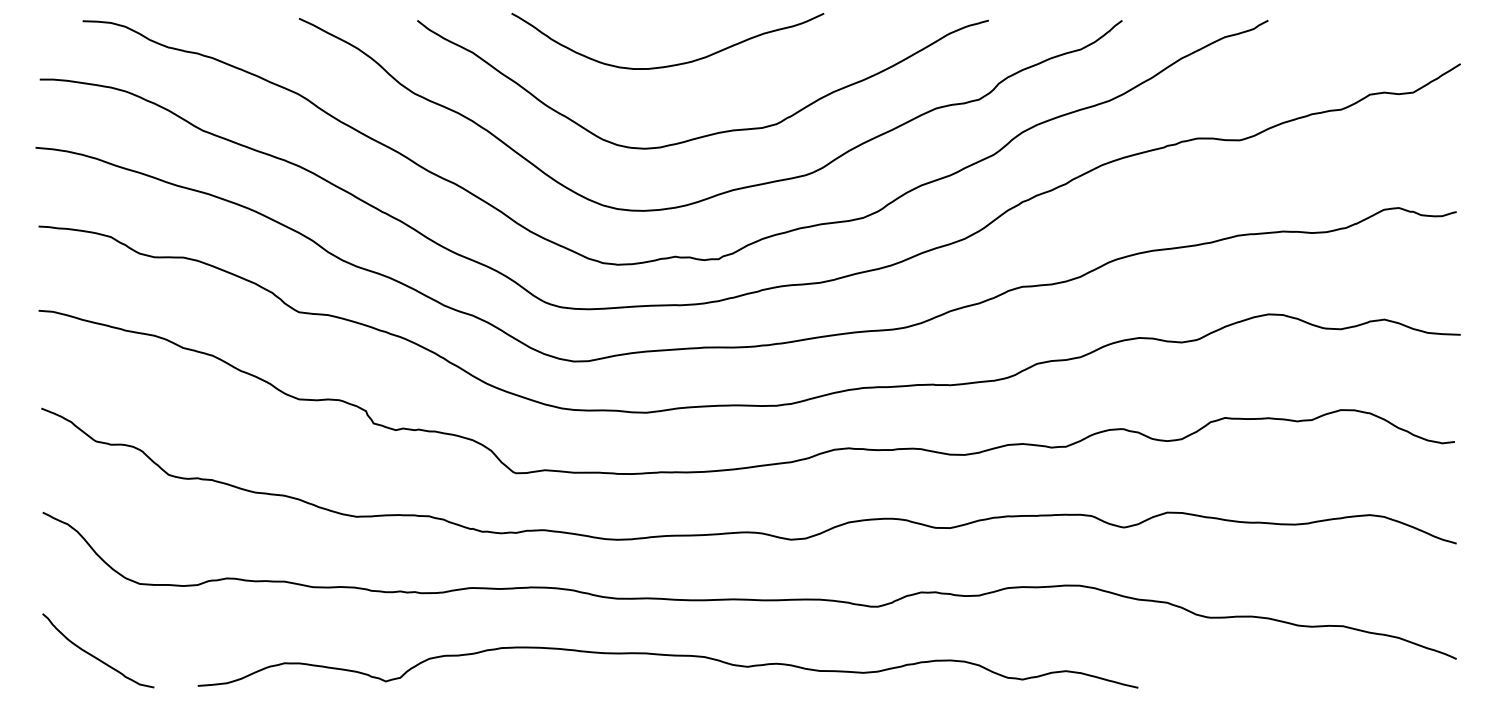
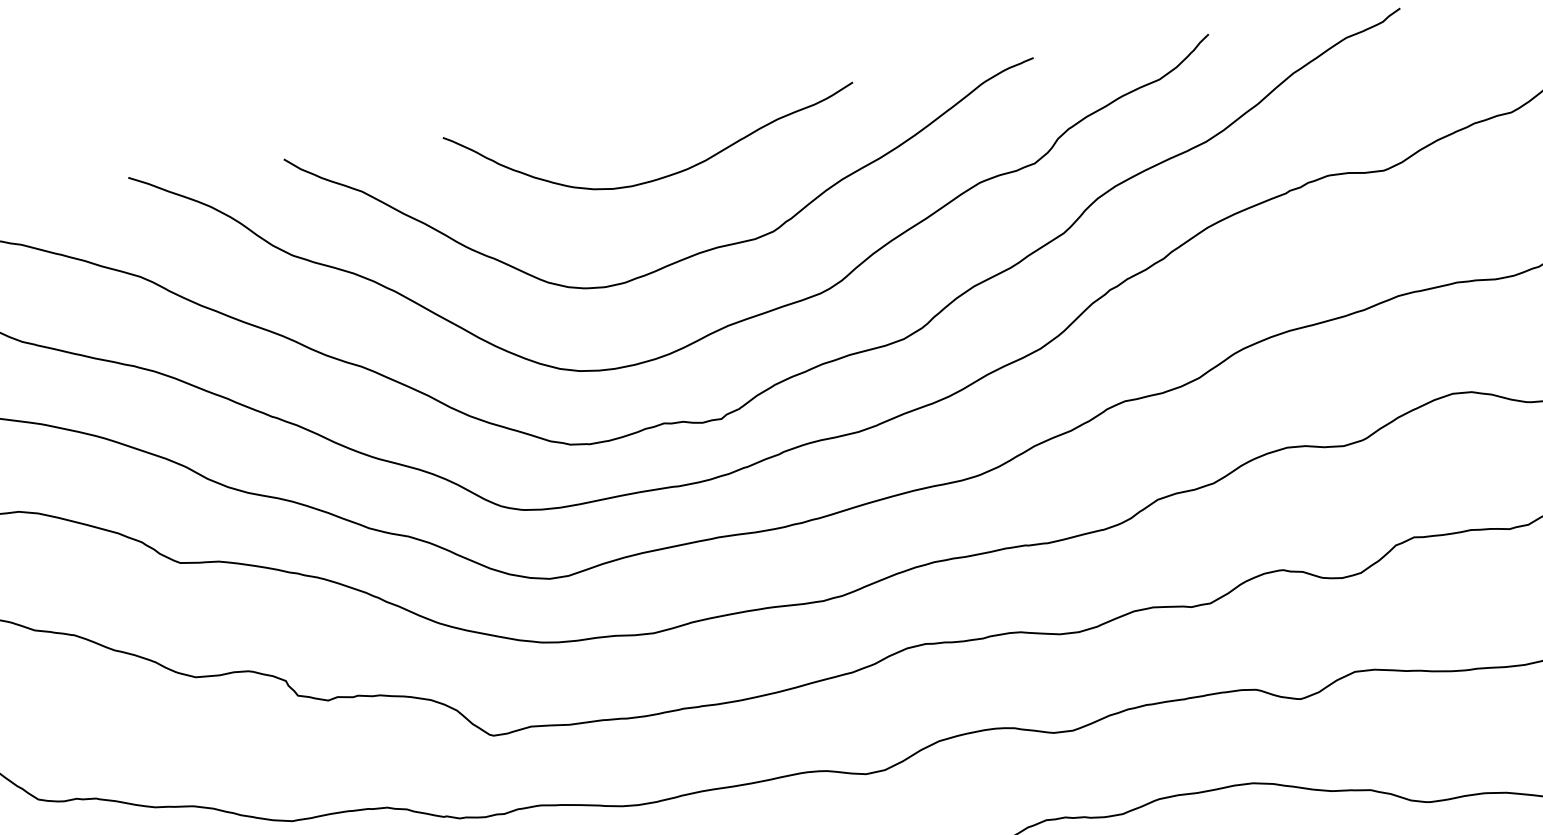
curve: (672, 64) -> (663, 176), moved

